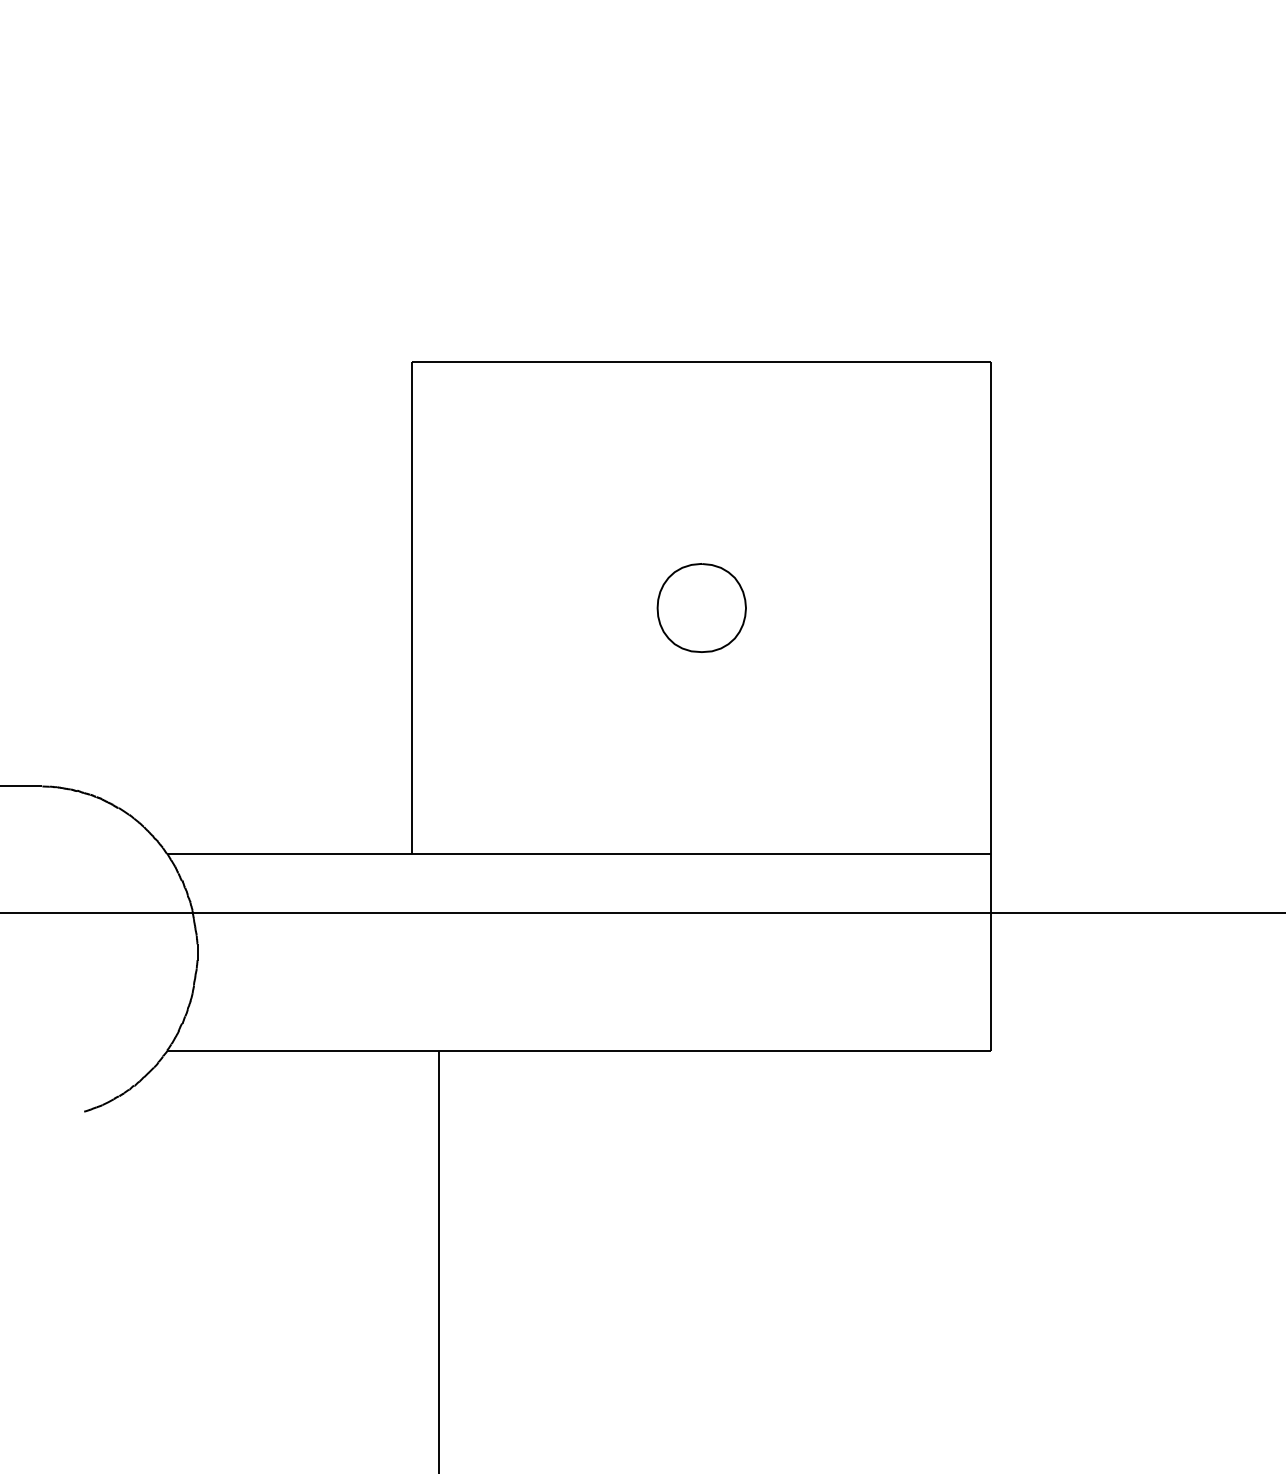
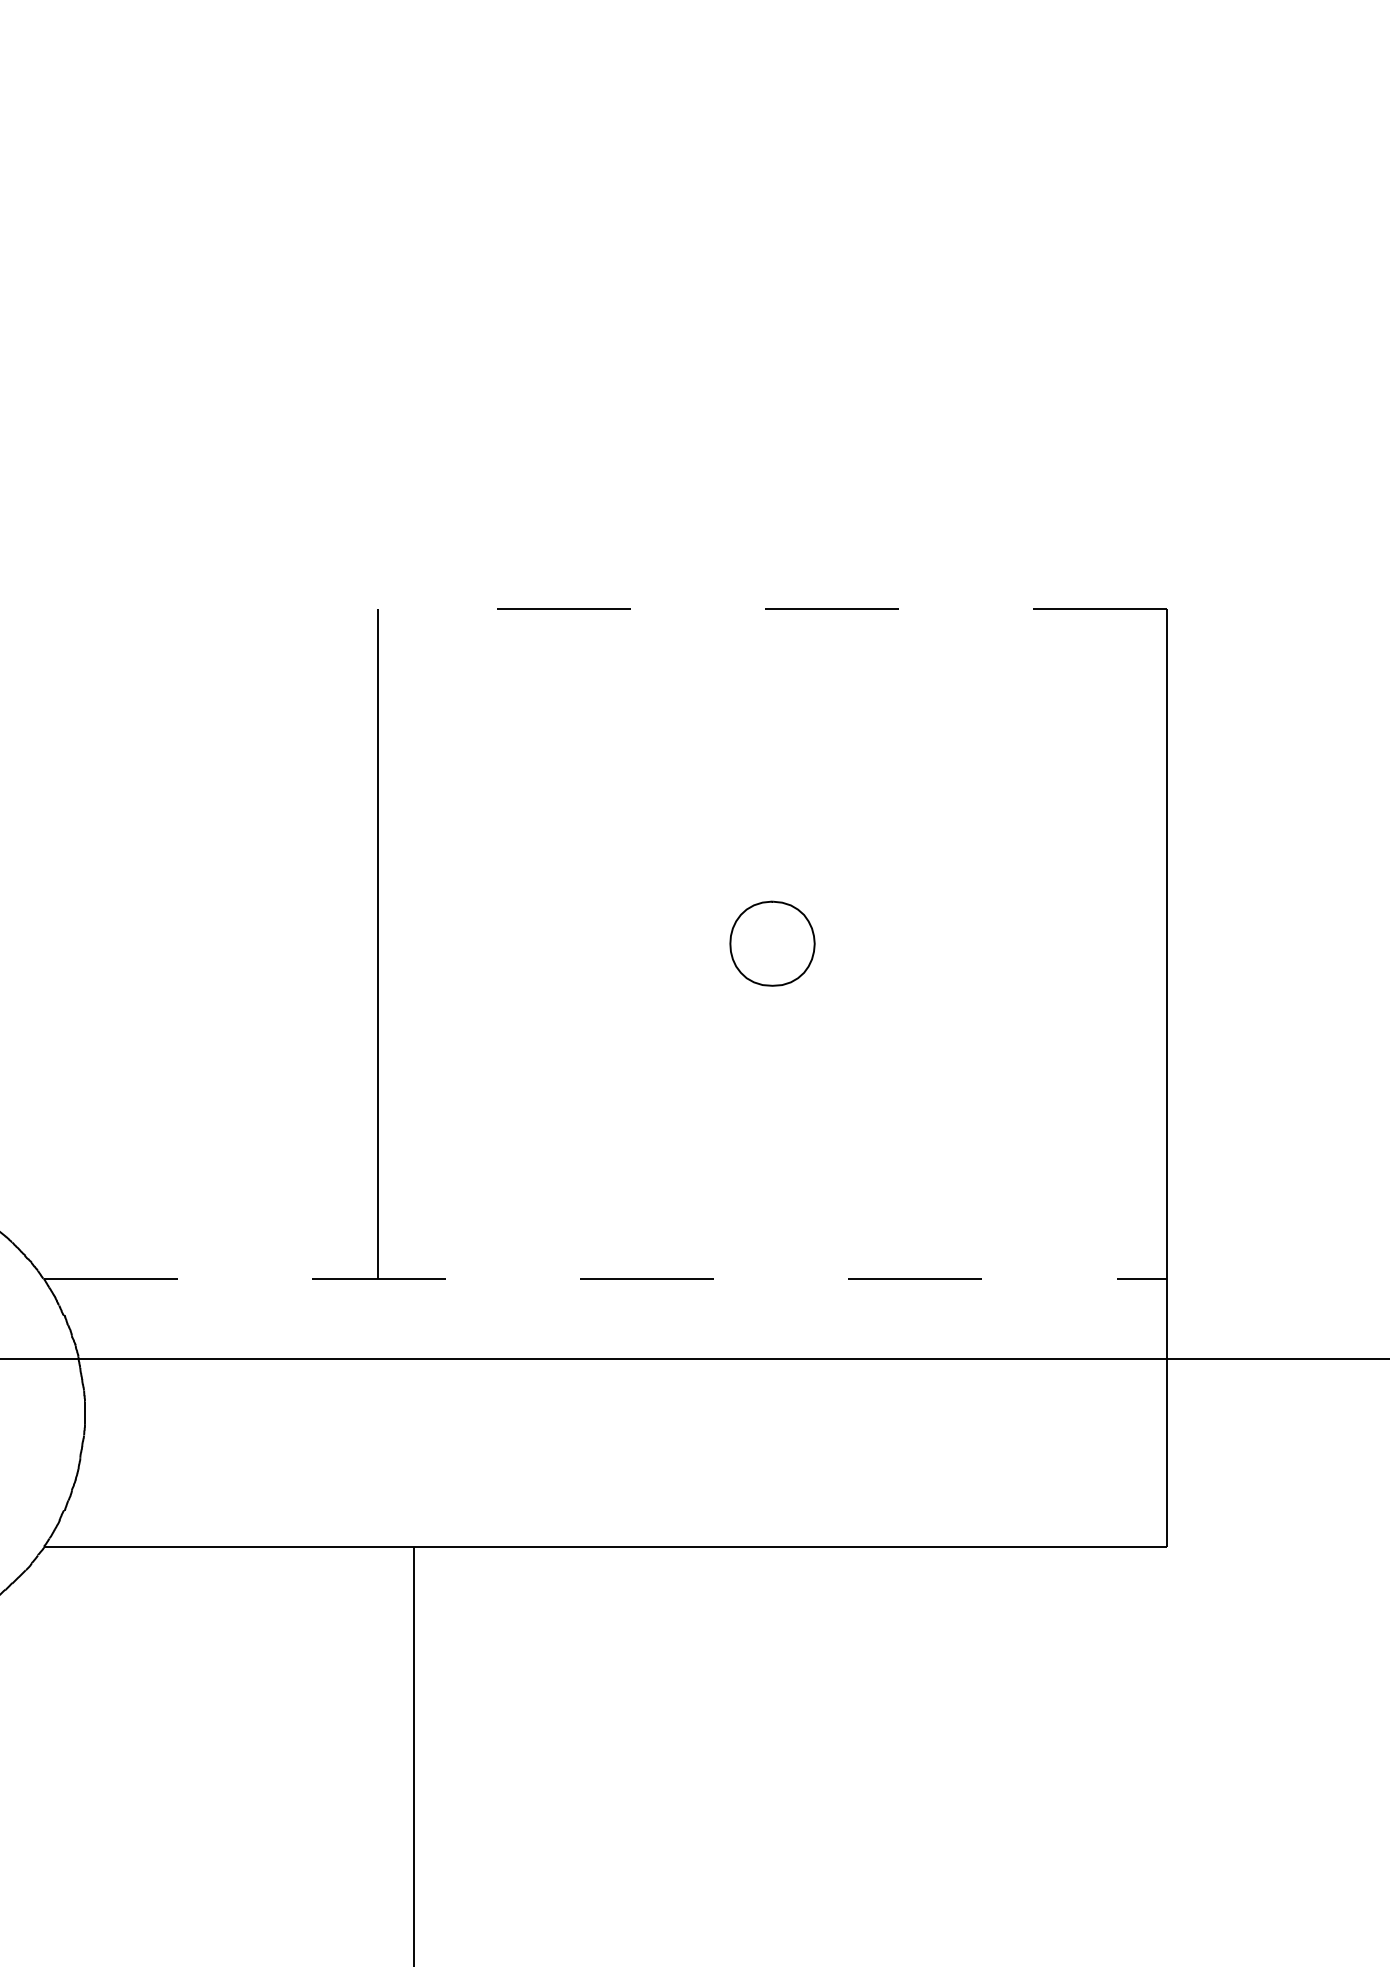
line: (701, 362) -> (772, 608), solid -> dashed
part: (701, 607) -> (772, 943), size x0.7
line: (570, 853) -> (593, 1278), solid -> dashed

